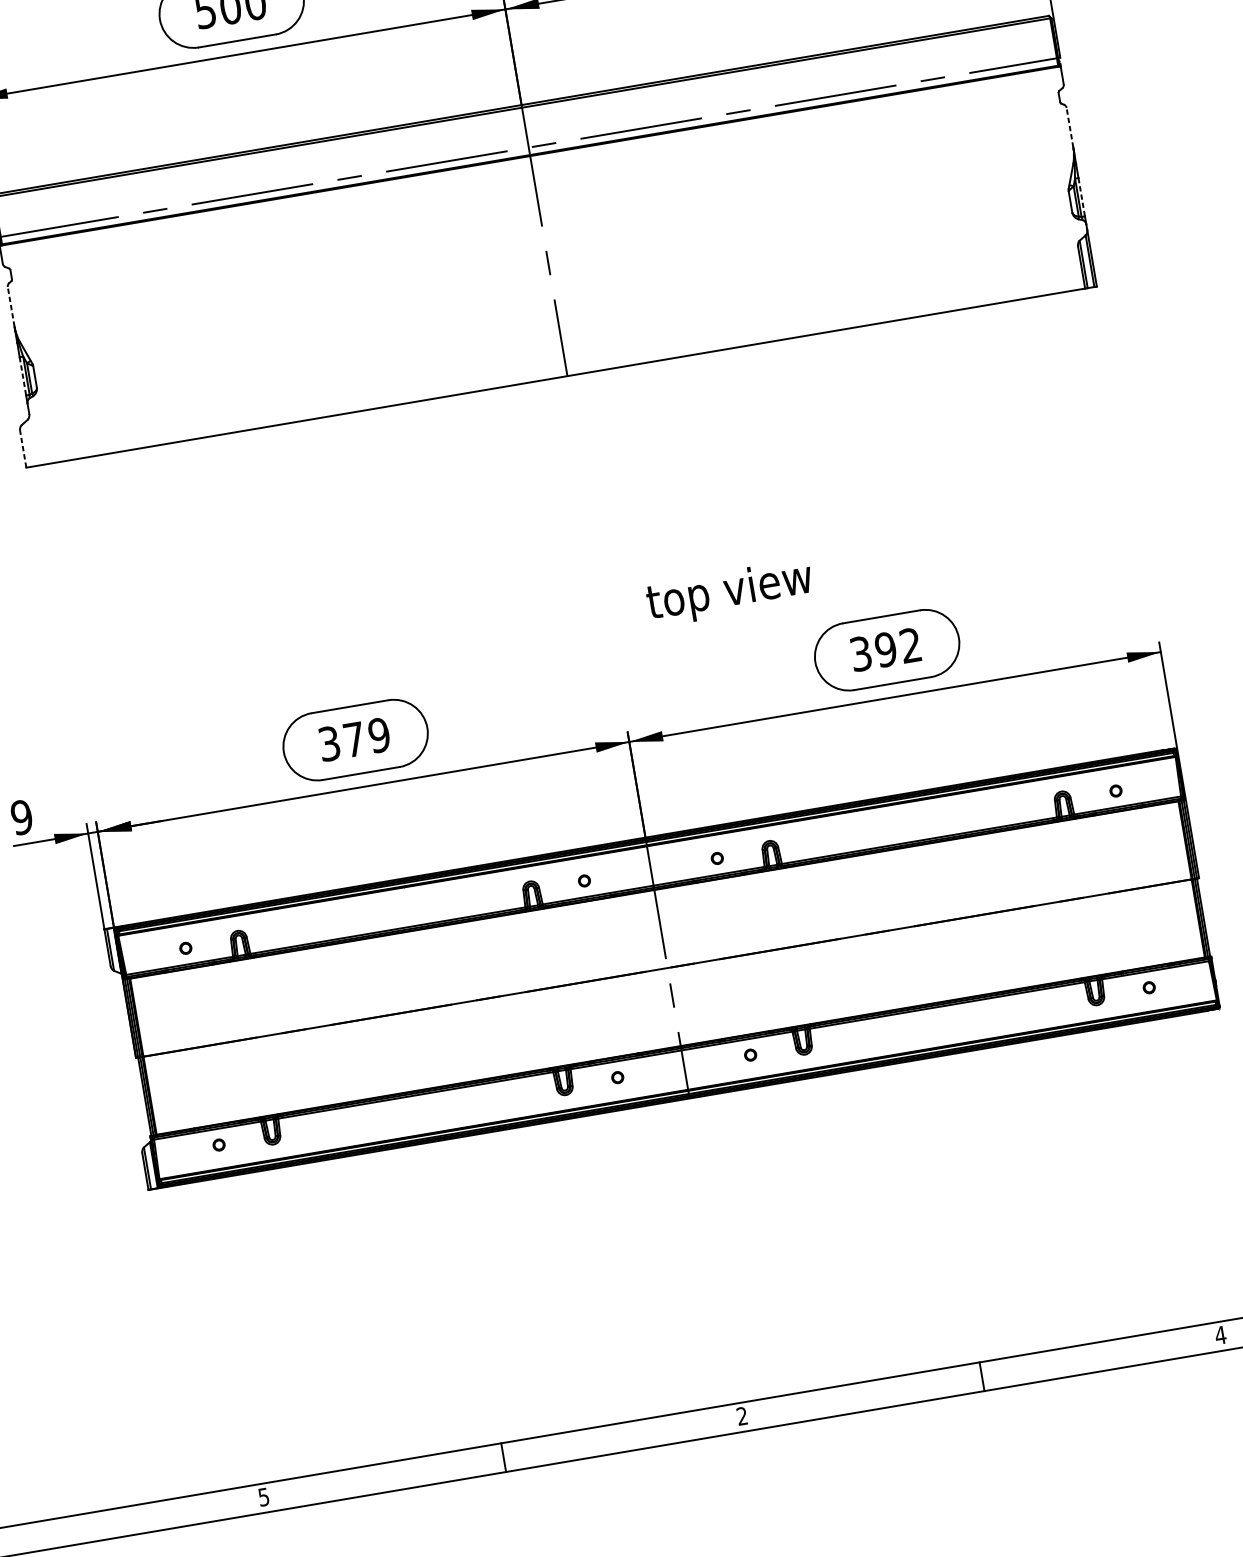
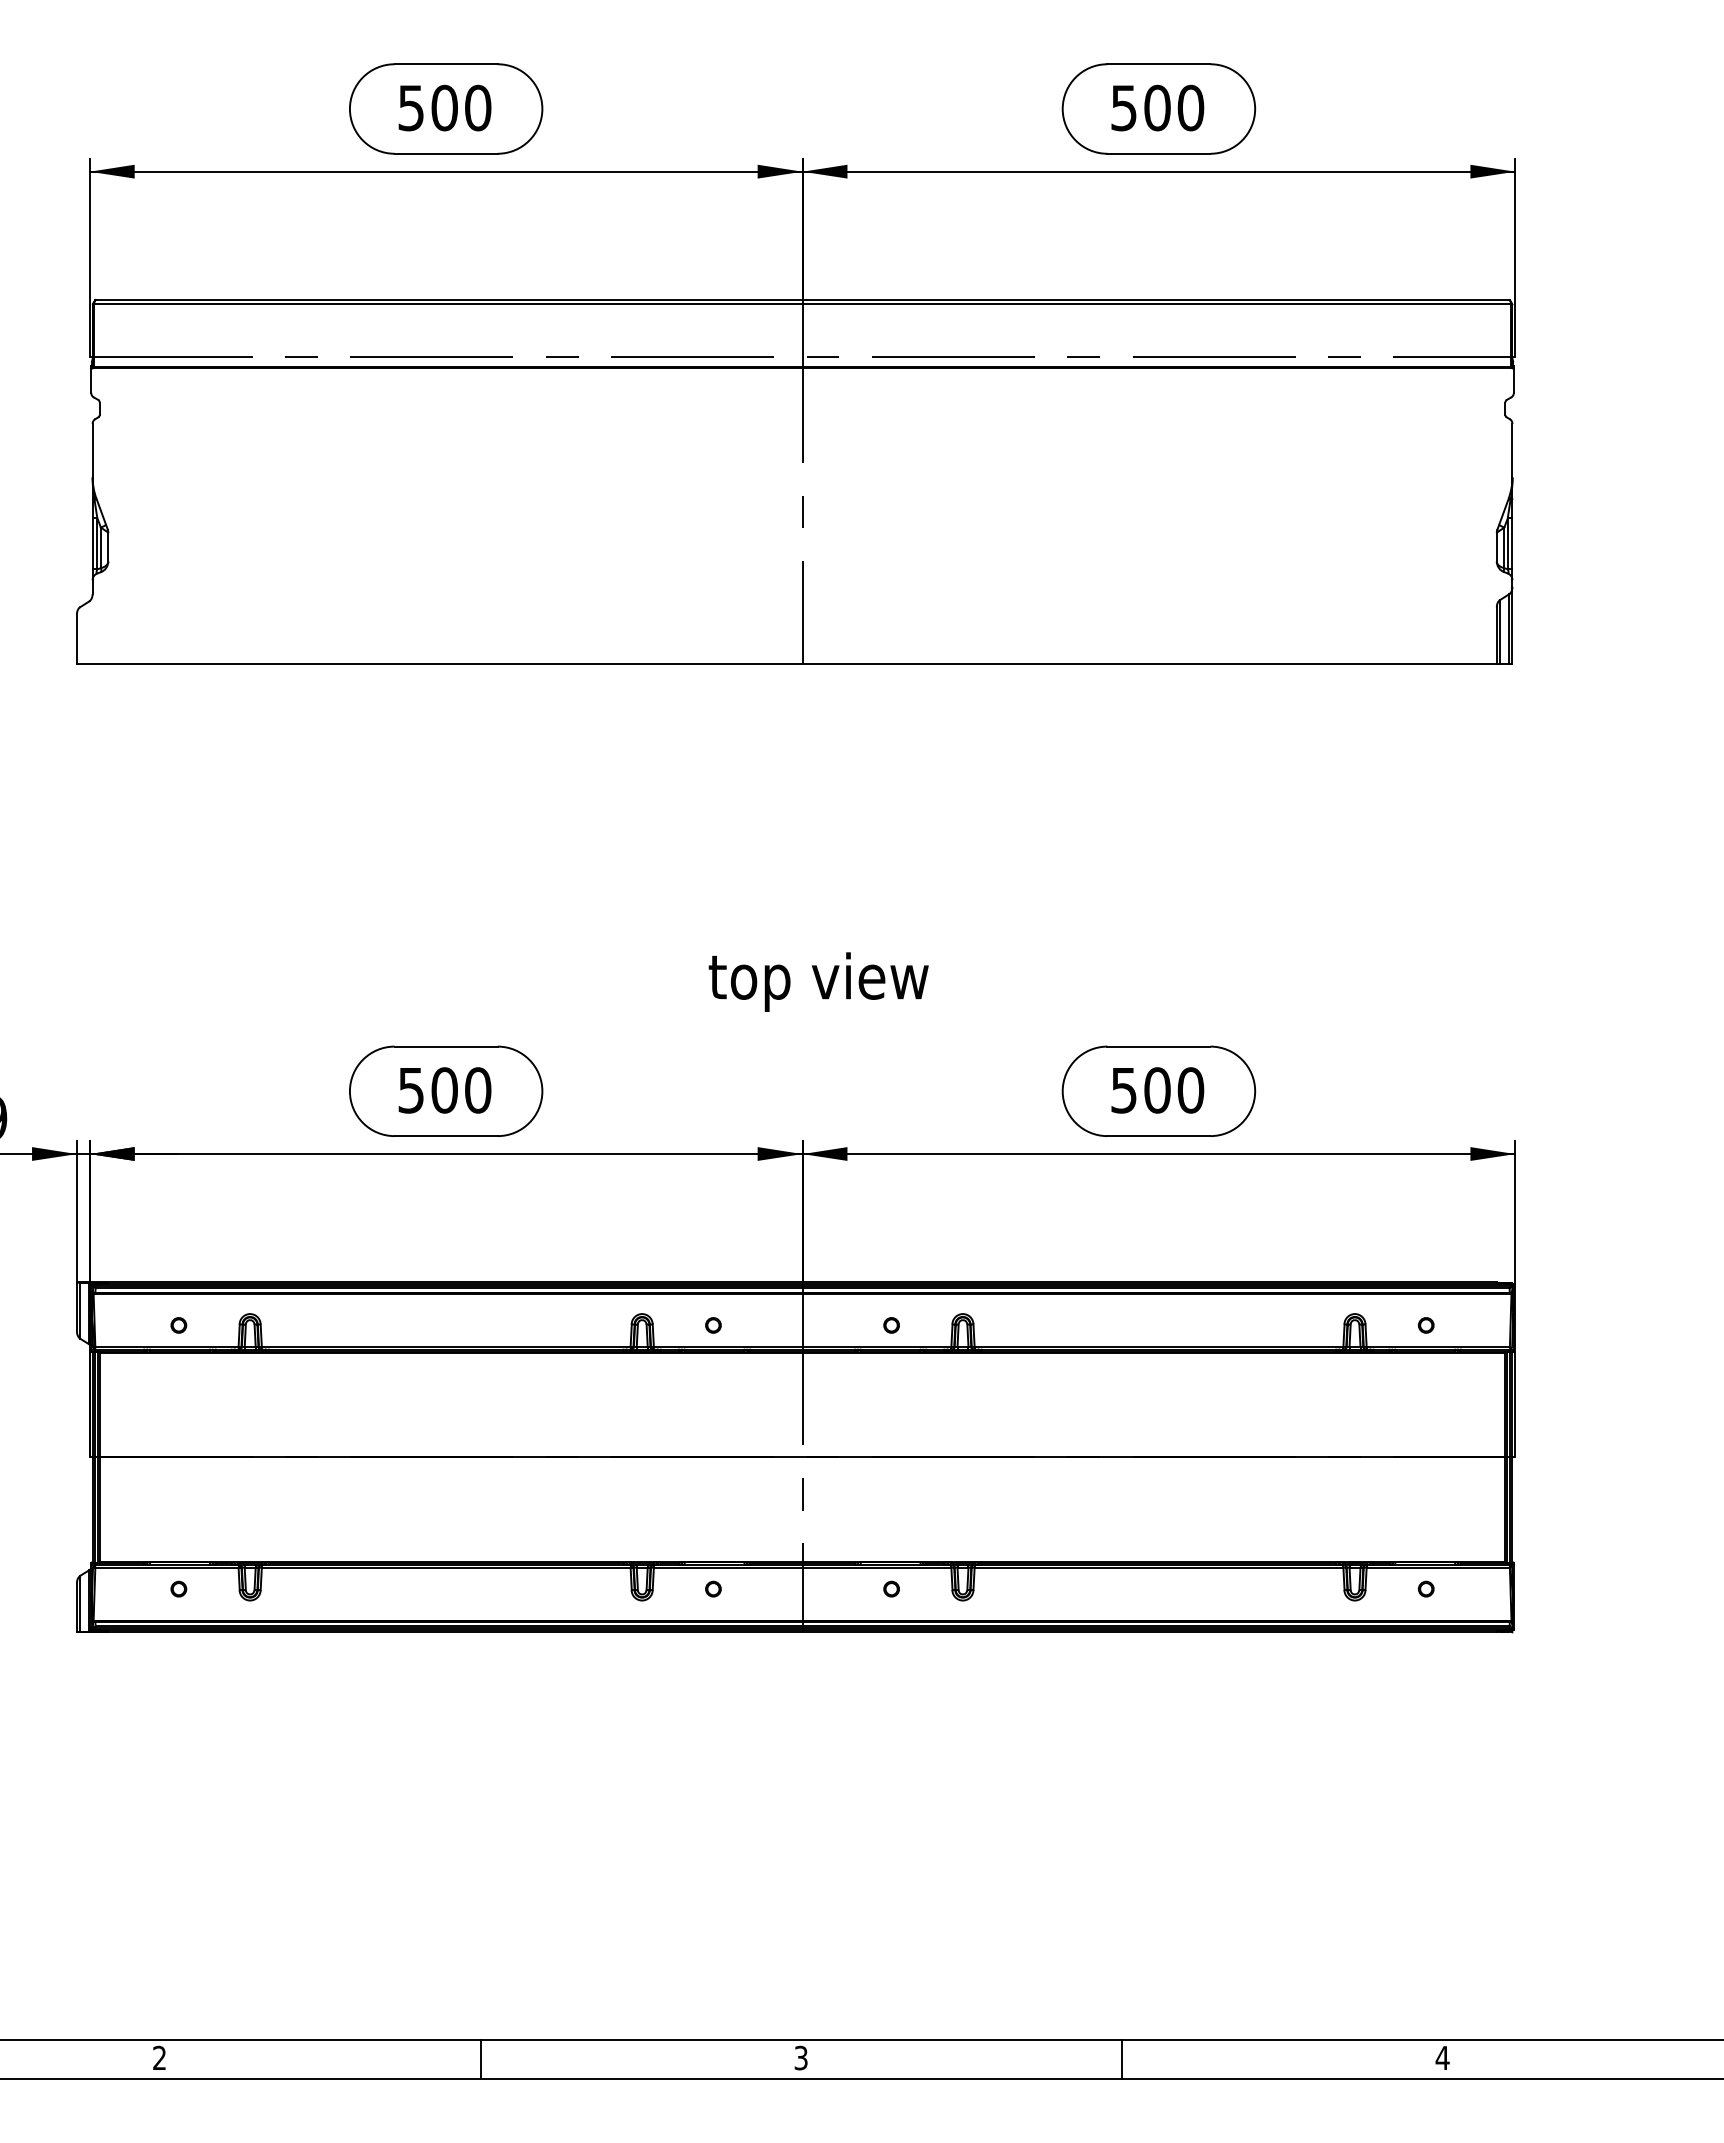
line: (1069, 127) -> (1512, 450), dashed -> solid
line: (1081, 197) -> (1512, 543), dashed -> solid
line: (11, 306) -> (92, 450), dashed -> solid
line: (22, 376) -> (92, 543), dashed -> solid
line: (22, 449) -> (76, 638), dashed -> solid
text: (729, 592) -> (818, 981), moved
text: (886, 649) -> (1158, 1090), 392 -> 500
text: (355, 739) -> (445, 1090), 379 -> 500
text: (741, 1416) -> (800, 2058), 2 -> 3
text: (263, 1496) -> (159, 2057), 5 -> 2

